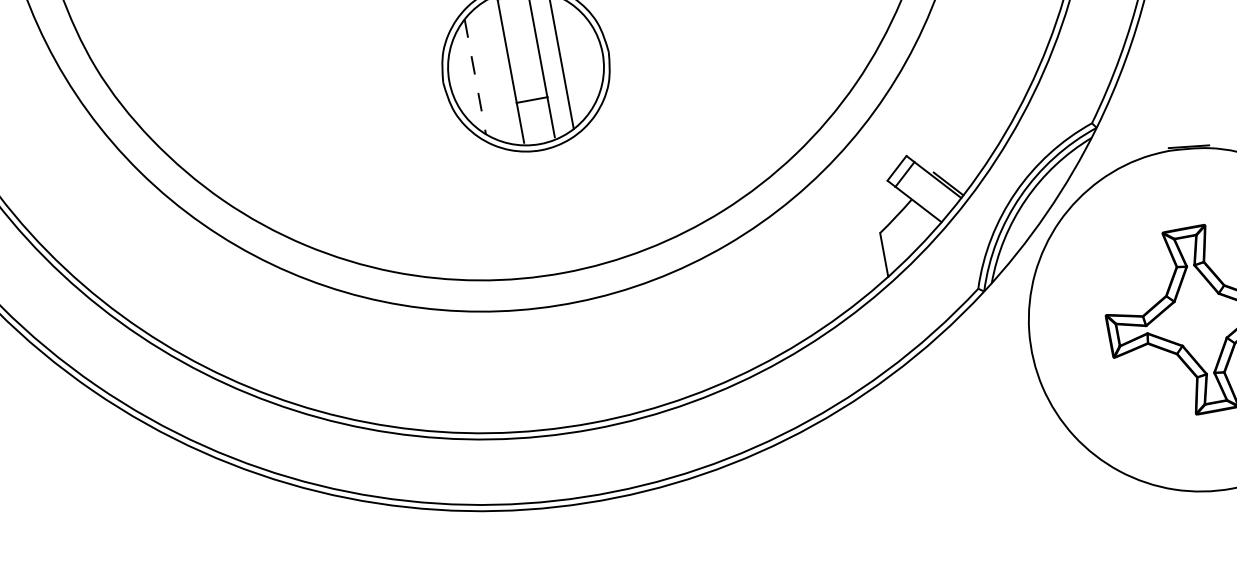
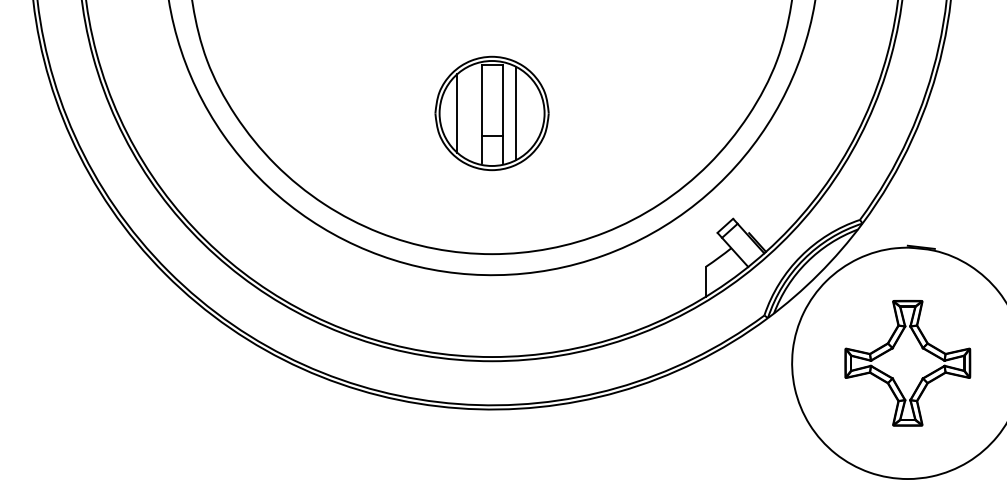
line: (475, 76) -> (457, 113), dashed -> solid

